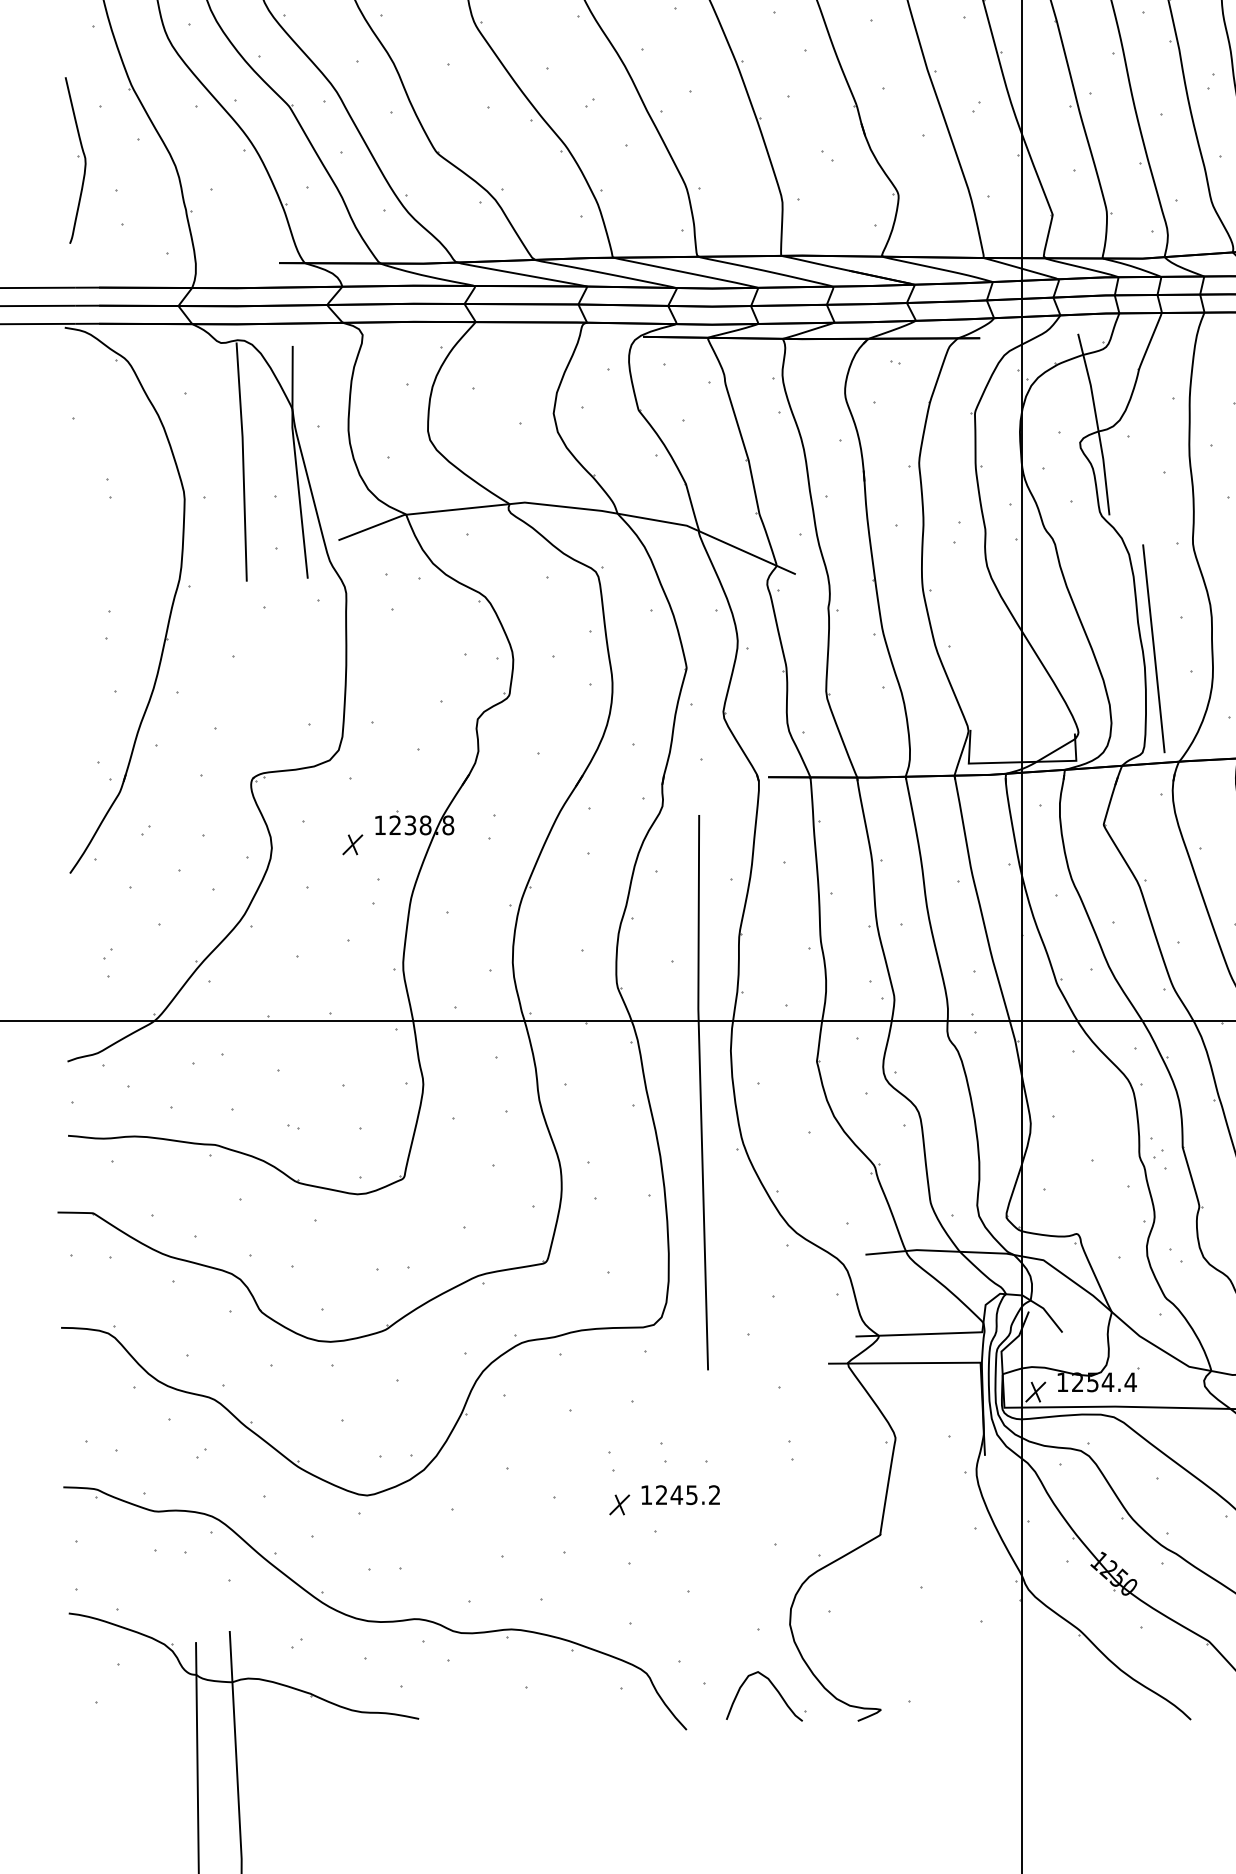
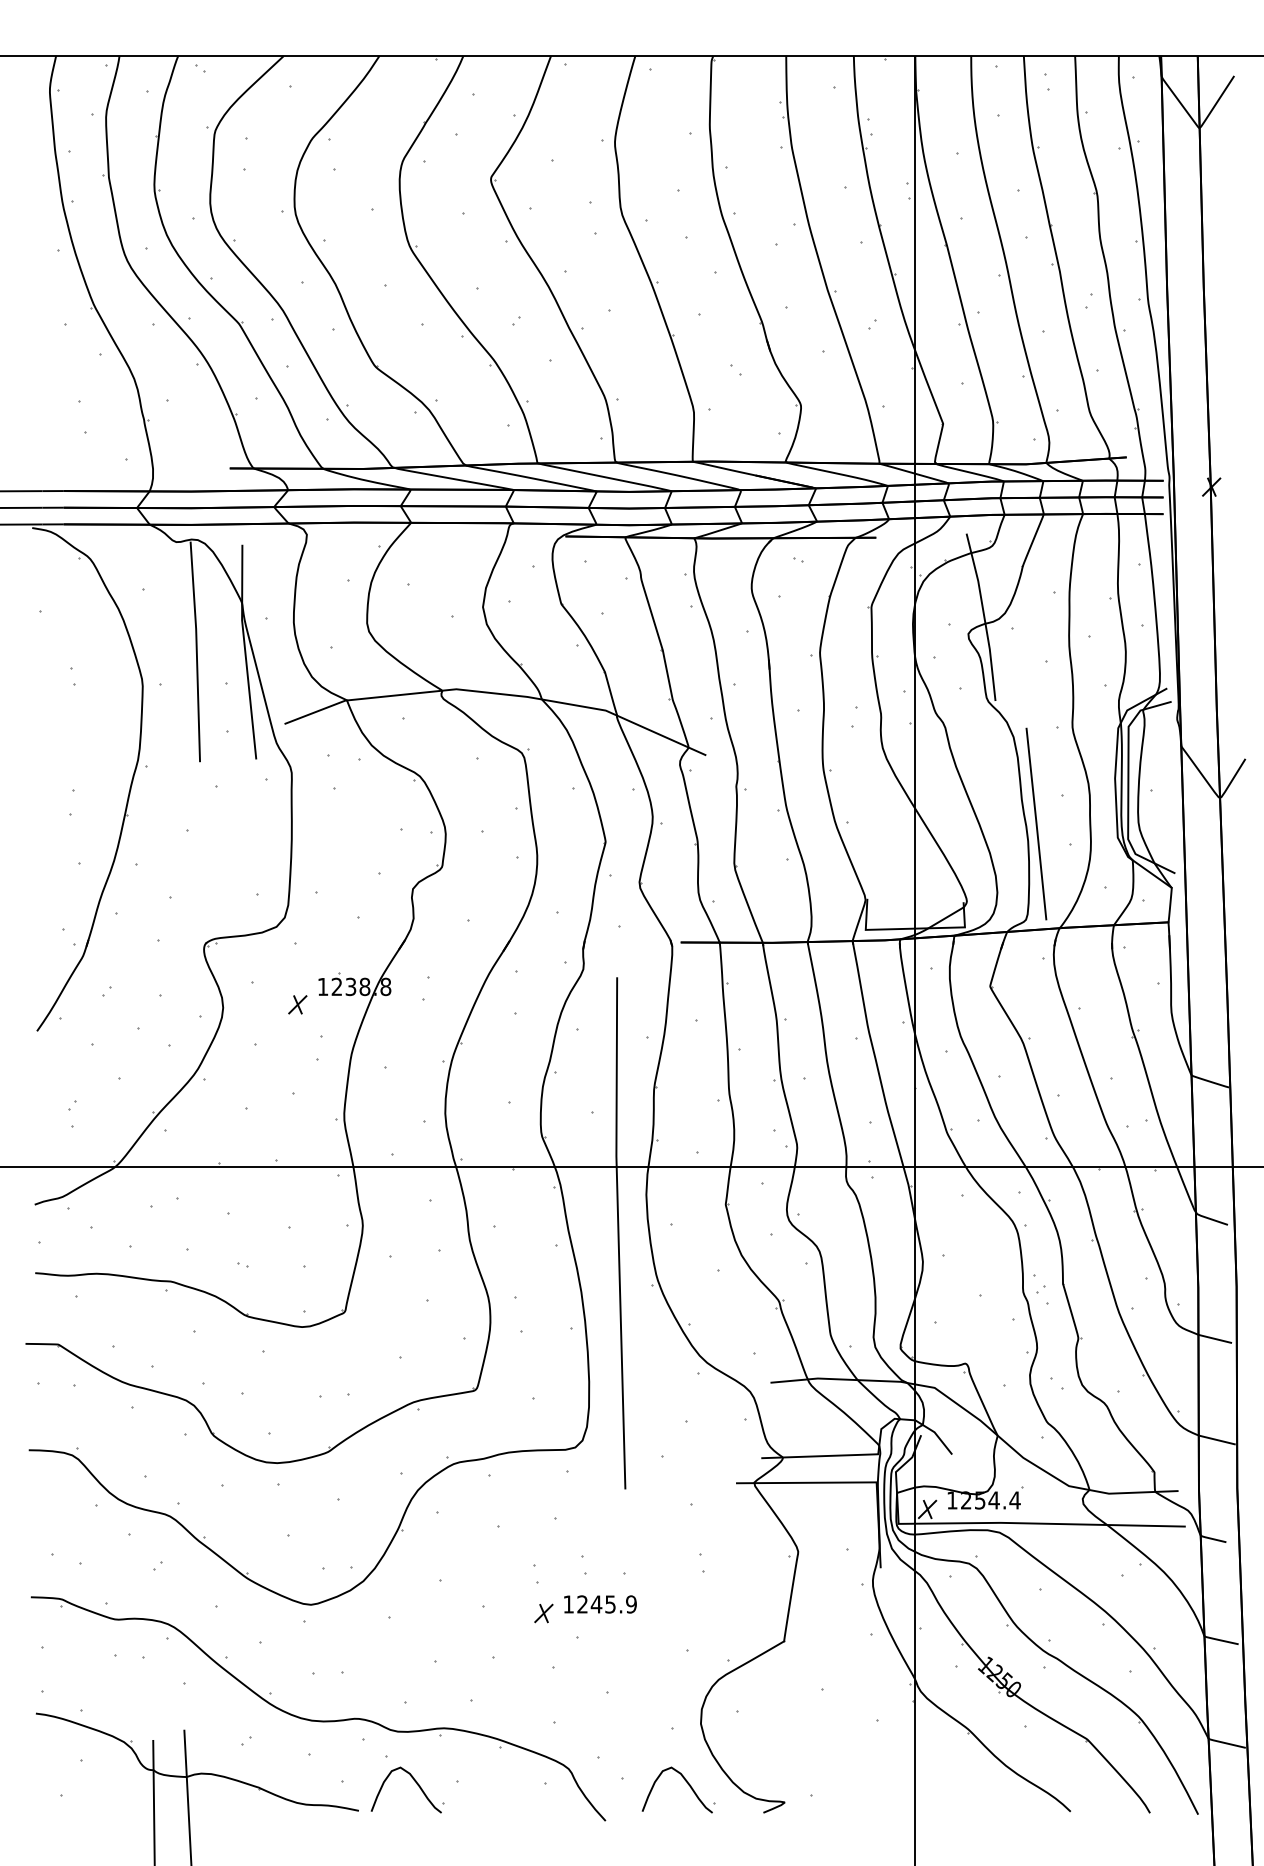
part: (75, 160) -> (42, 373), removed
text: (714, 1495) -> (631, 1604), 1245.2 -> 1245.9
part: (481, 1690) -> (416, 1784), added

